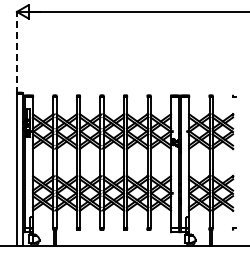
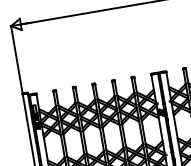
line: (17, 52) -> (17, 59), dashed -> solid

